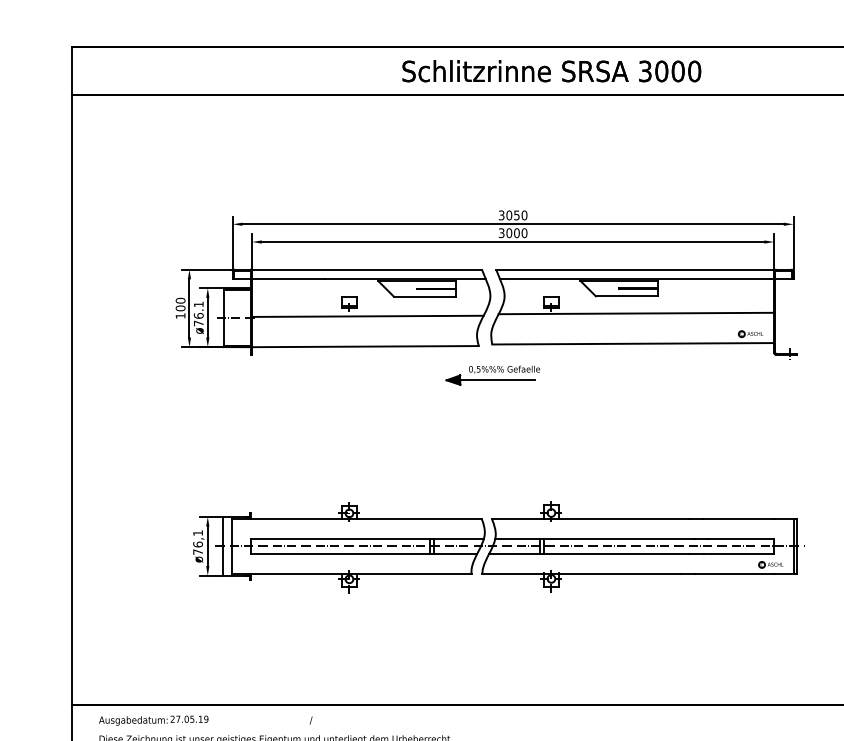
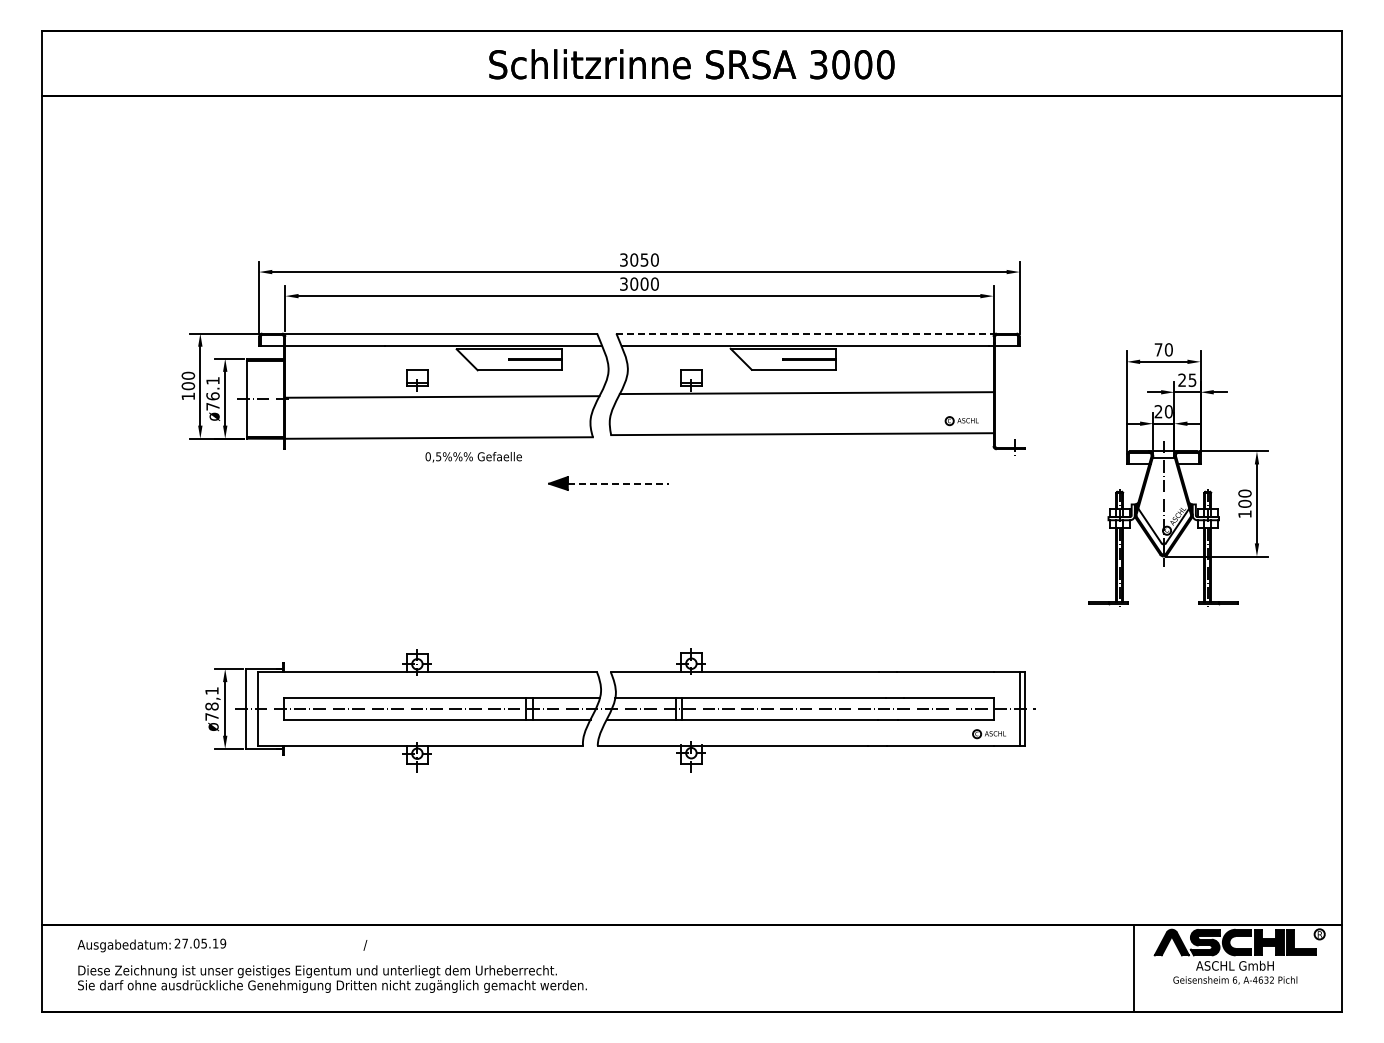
line: (636, 269) -> (806, 333), solid -> dashed
text: (504, 369) -> (473, 457), moved
line: (497, 380) -> (618, 483), solid -> dashed
text: (197, 544) -> (211, 706), ø76,1 -> ø78,1

